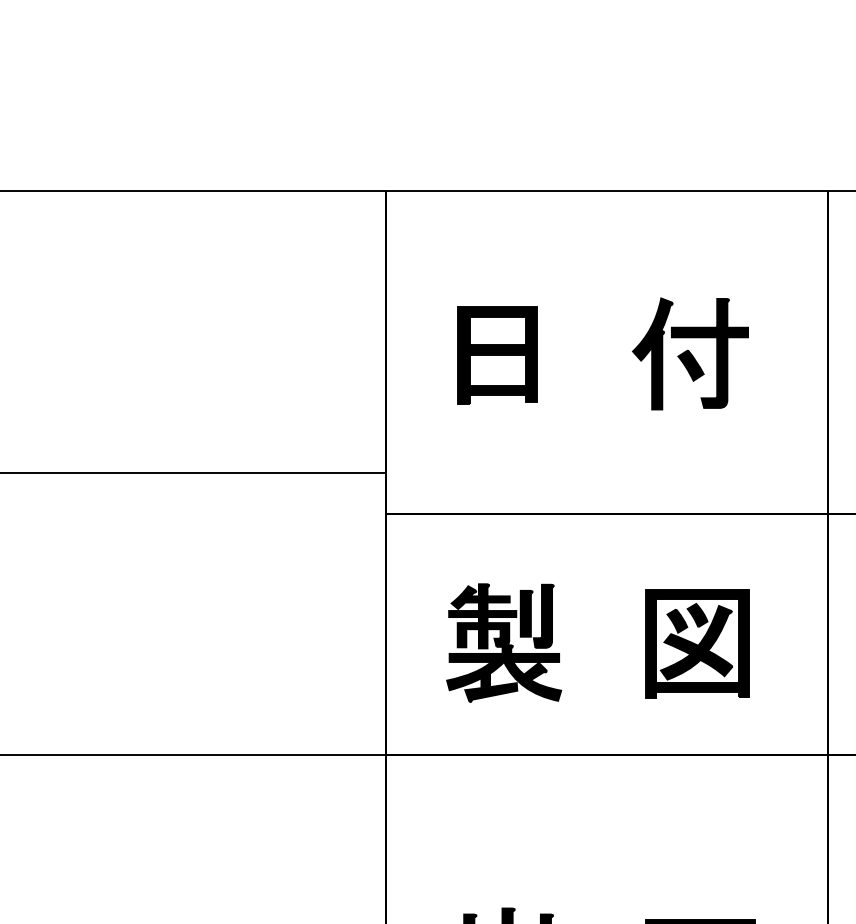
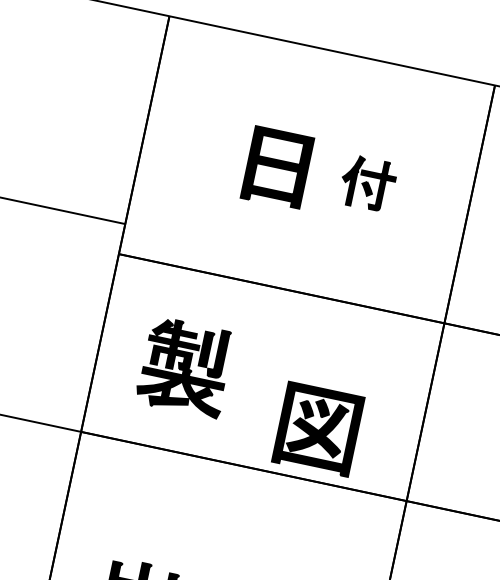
part: (690, 353) -> (368, 183), size x0.6
part: (497, 355) -> (277, 167), moved
part: (697, 643) -> (318, 429), moved

